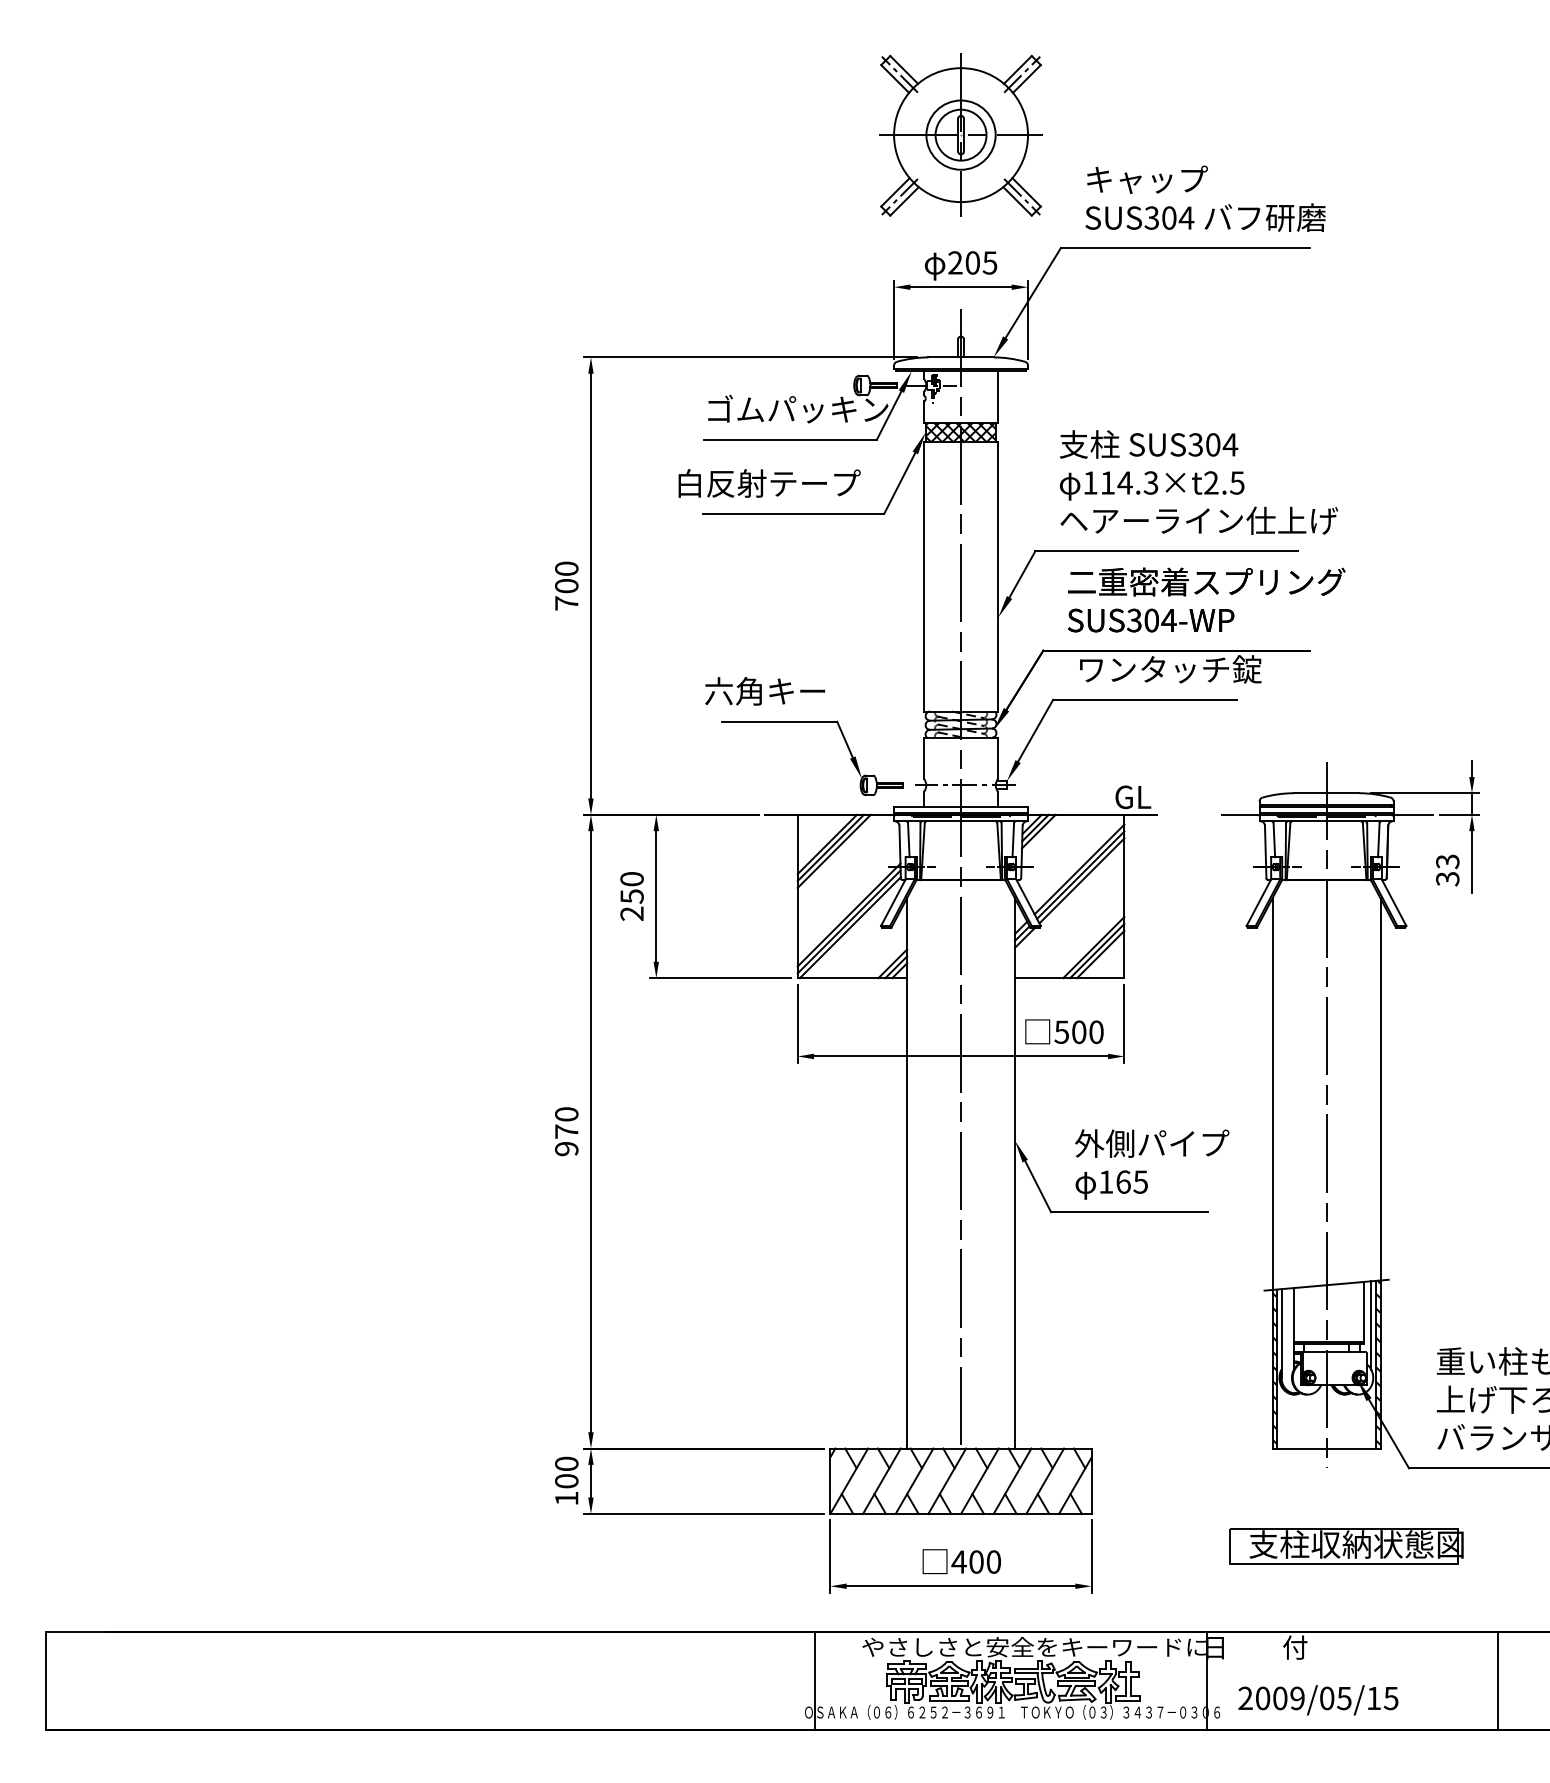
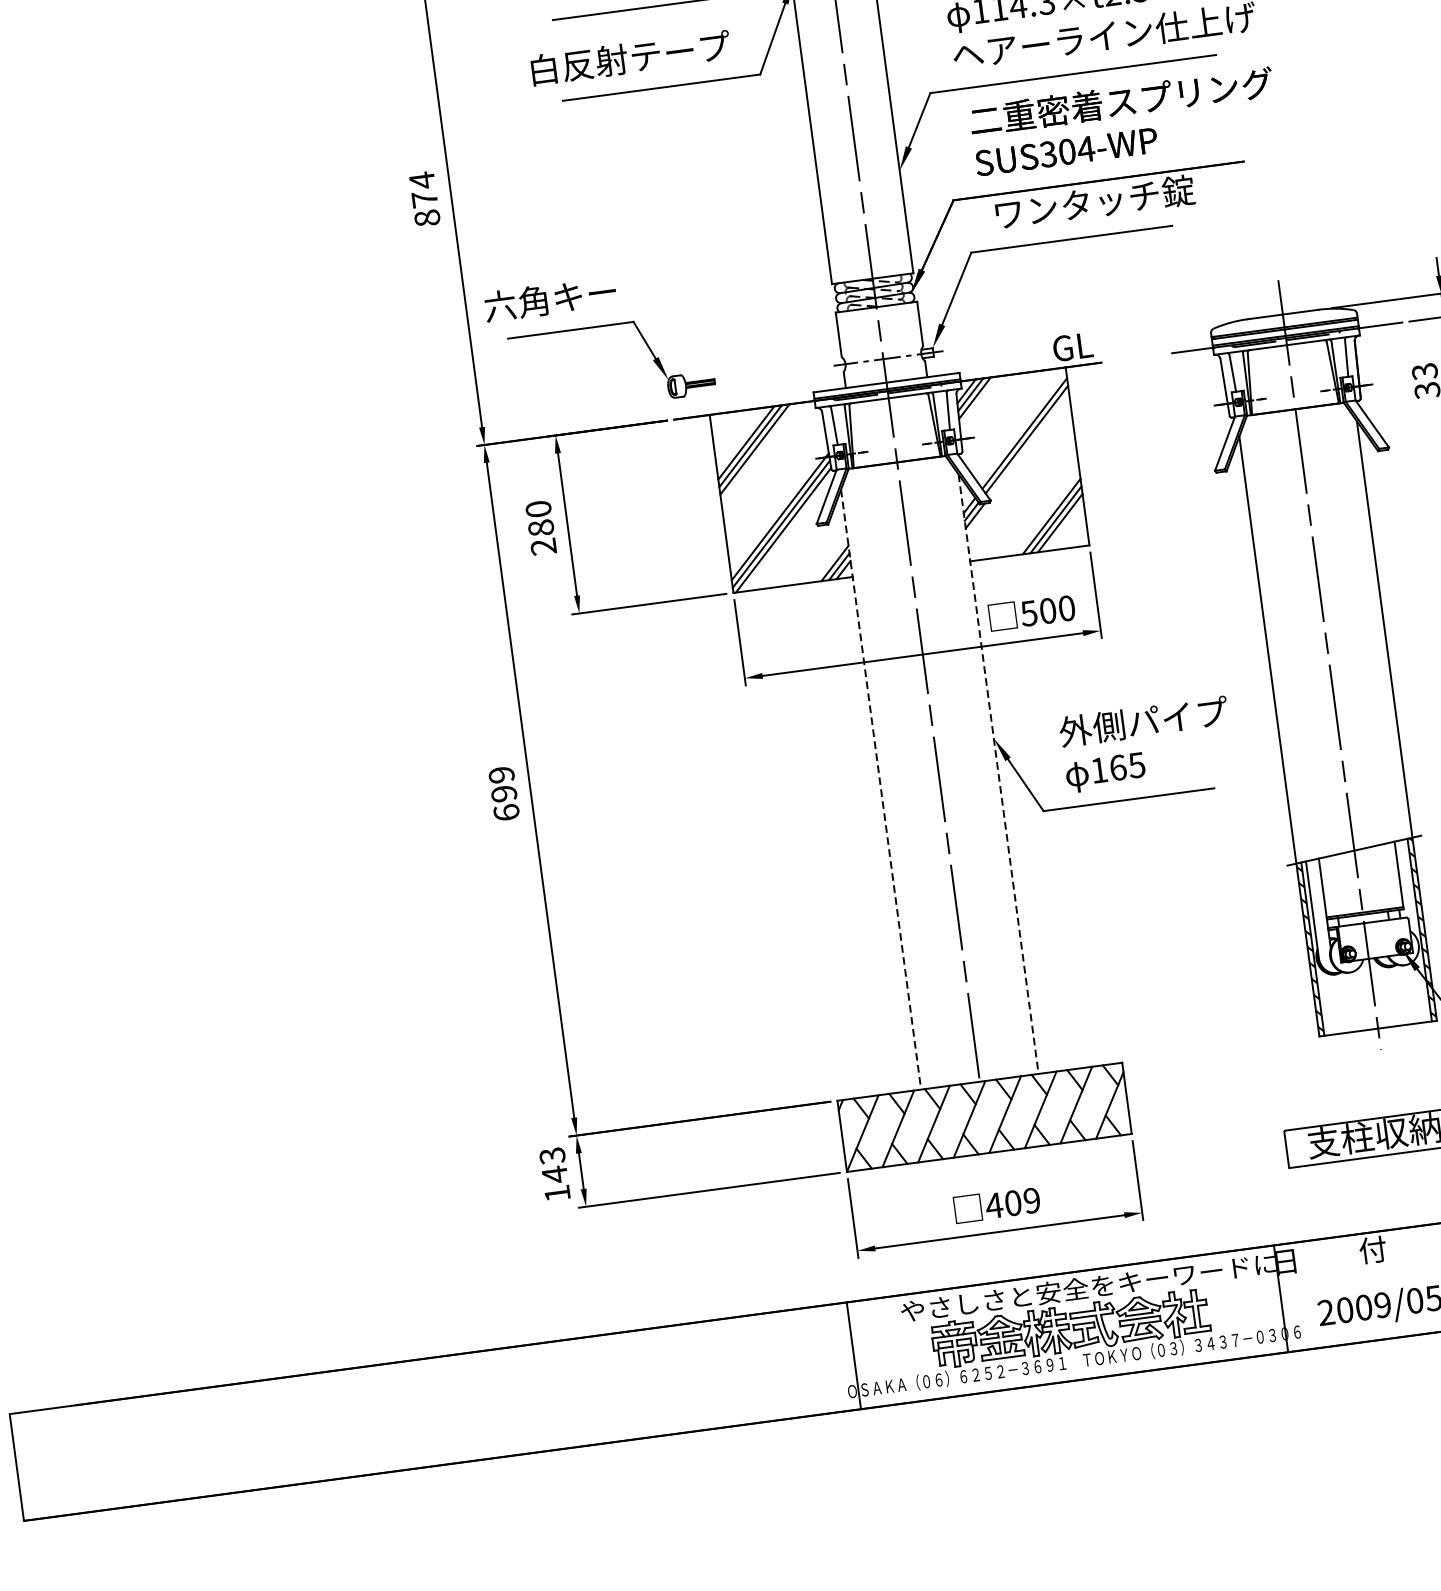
text: (566, 585) -> (424, 198), 700 -> 874
part: (804, 722) -> (598, 327), moved
line: (1081, 880) -> (1028, 445), removed
text: (631, 896) -> (540, 528), 250 -> 280
text: (566, 1131) -> (503, 793), 970 -> 699
line: (907, 1173) -> (881, 789), solid -> dashed
line: (1014, 1173) -> (998, 774), solid -> dashed
line: (1371, 1325) -> (1409, 888), removed
text: (566, 1472) -> (553, 1165), 100 -> 143
text: (993, 1561) -> (1031, 1200), 400 -> 409

